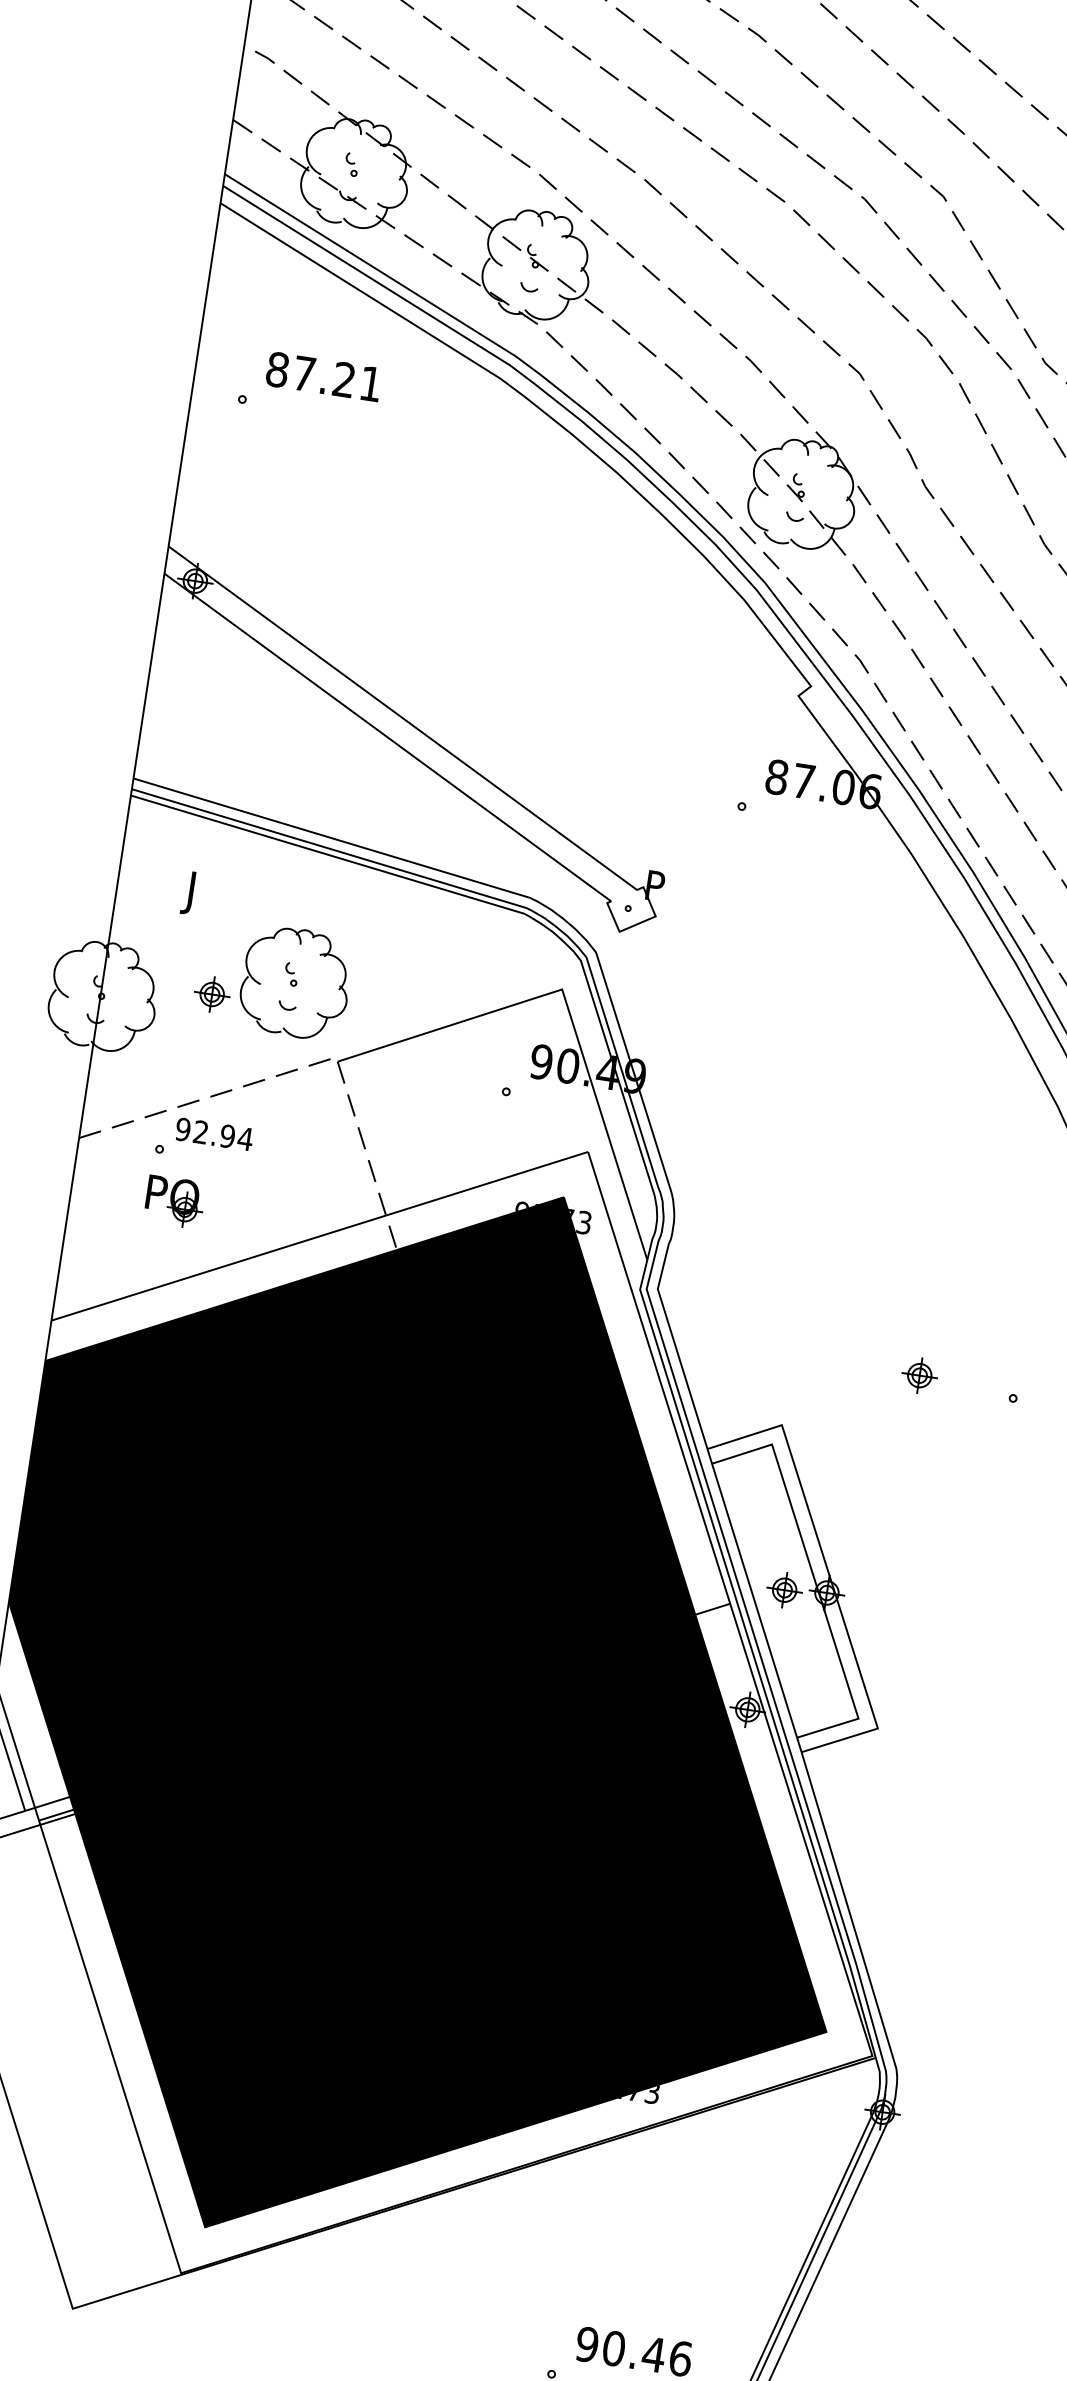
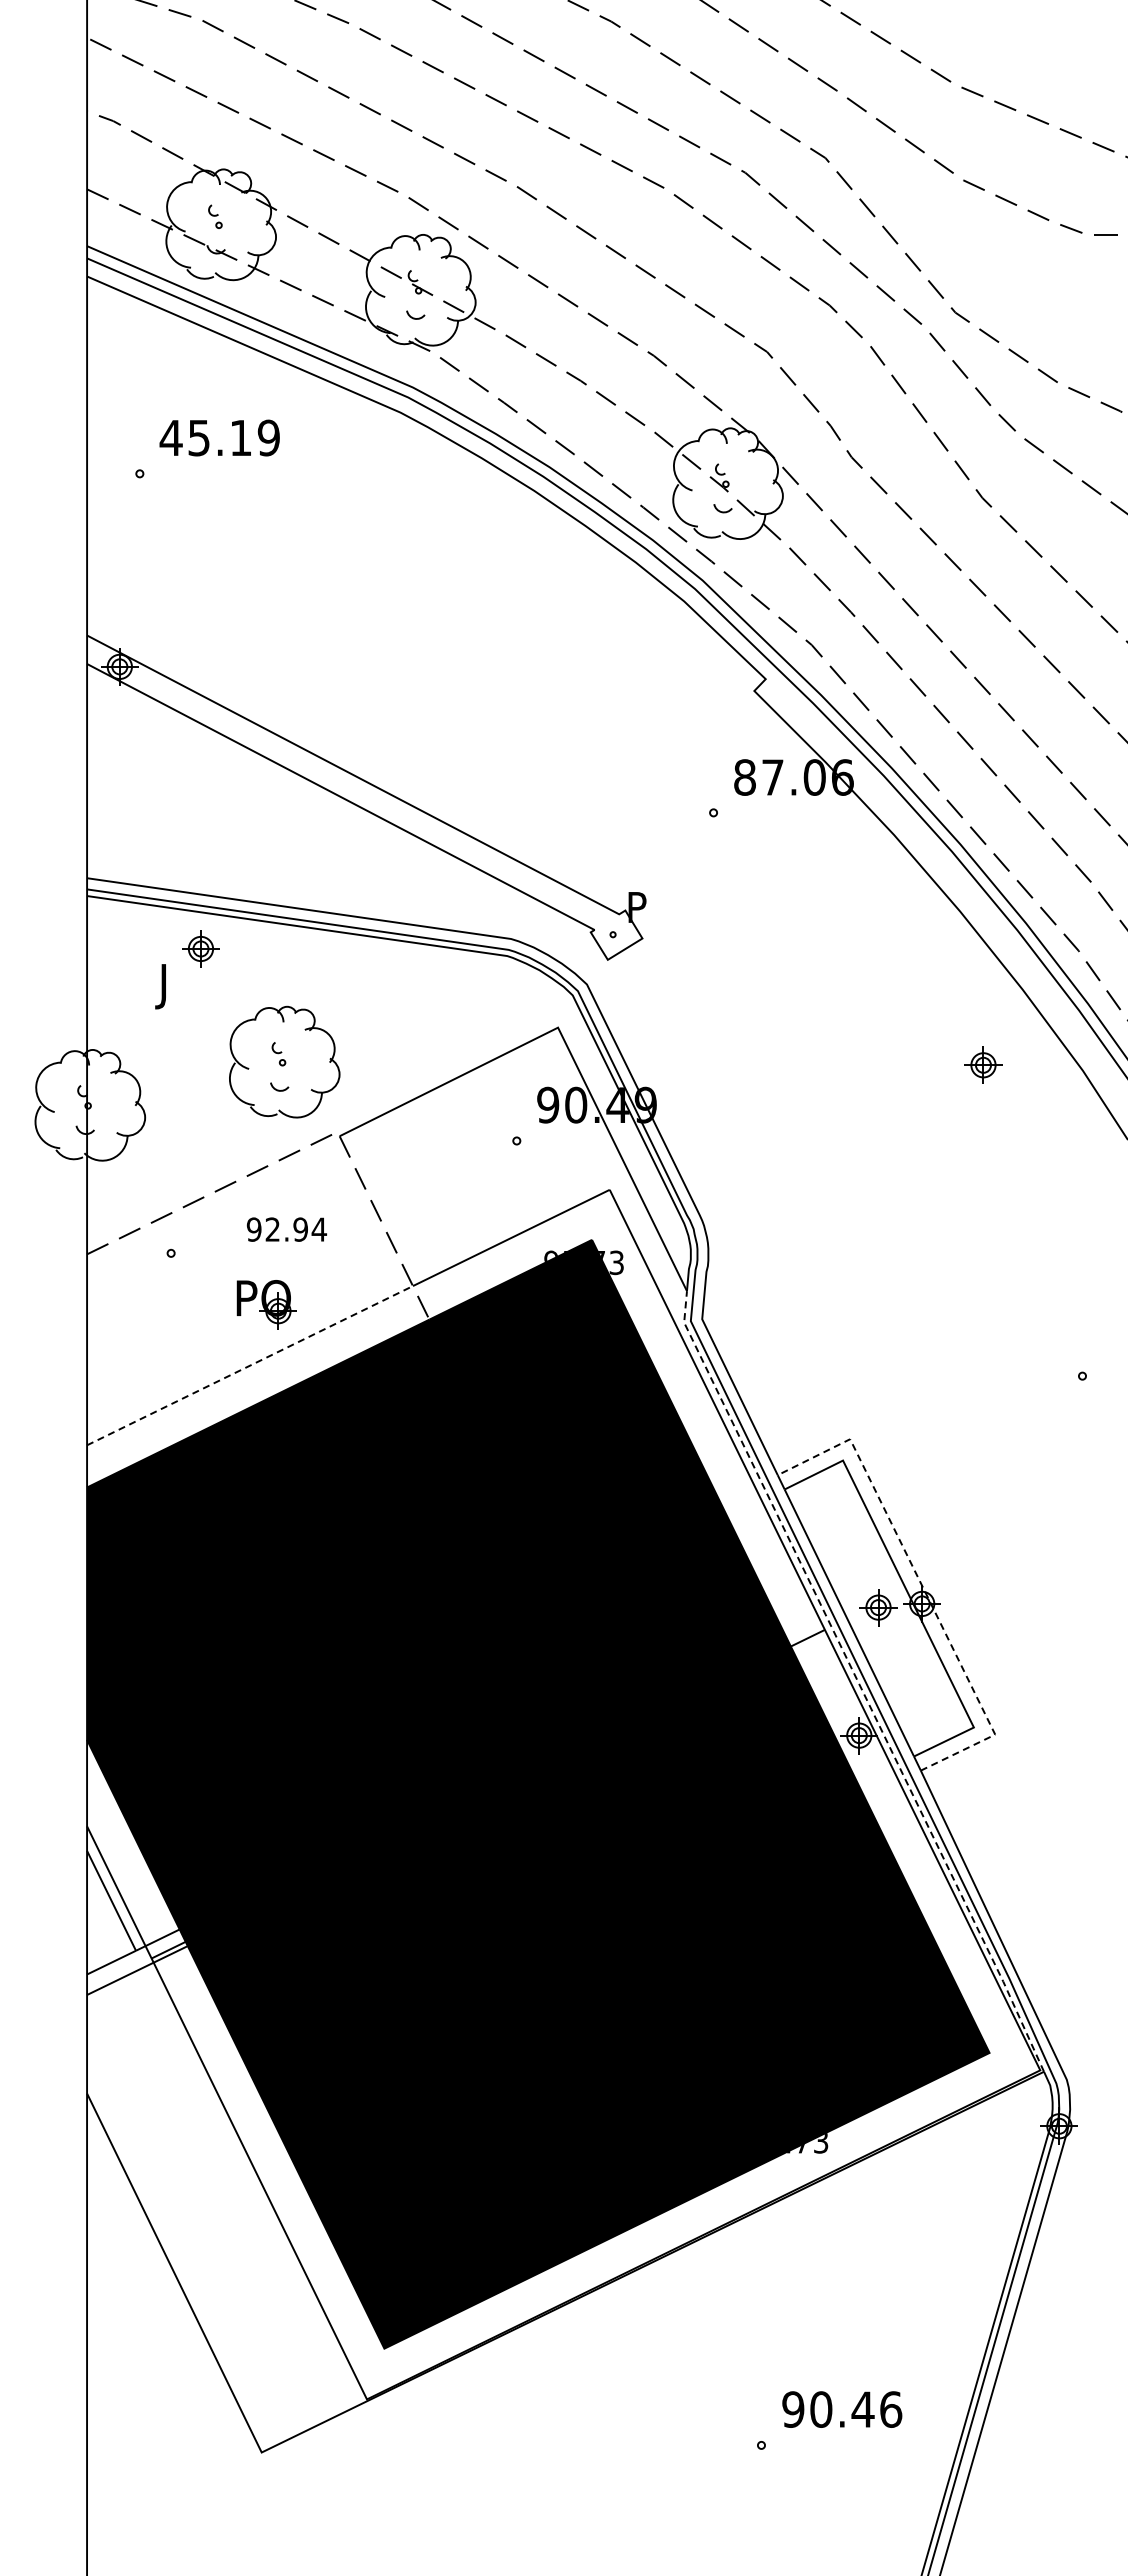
text: (323, 376) -> (219, 437), 87.21 -> 45.19
part: (211, 994) -> (200, 948), moved
text: (214, 1134) -> (286, 1229), moved
part: (174, 1201) -> (266, 1304), moved
line: (219, 1267) -> (250, 1365), solid -> dashed
part: (919, 1374) -> (983, 1064), moved
line: (830, 1577) -> (923, 1587), solid -> dashed
line: (754, 1658) -> (858, 1682), solid -> dashed

